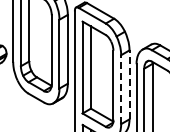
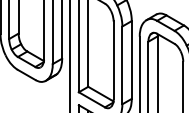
line: (129, 84) -> (131, 59), dashed -> solid
line: (121, 89) -> (122, 65), dashed -> solid

